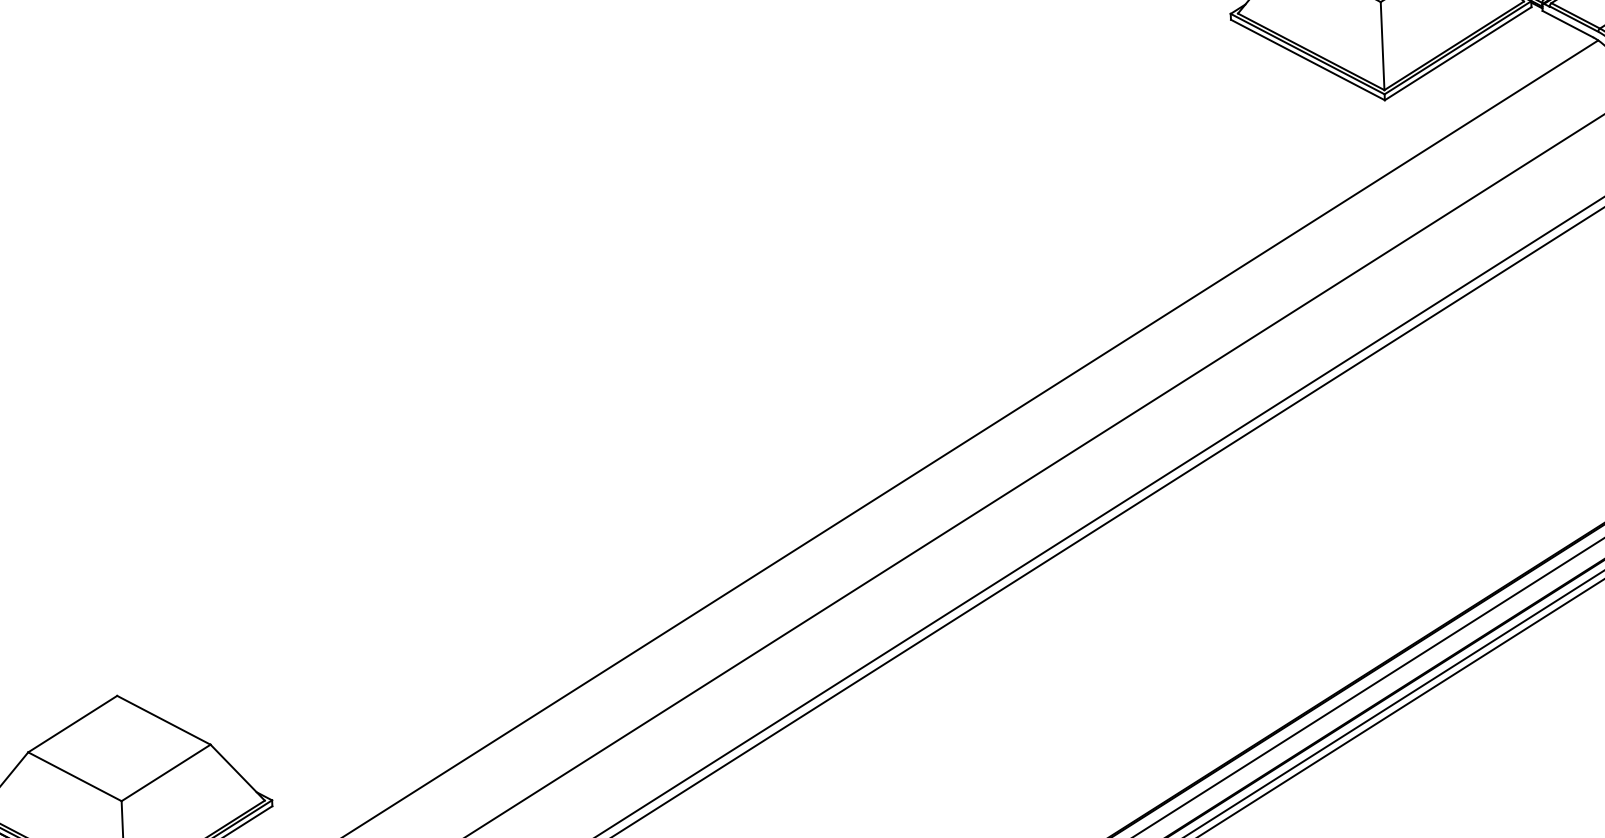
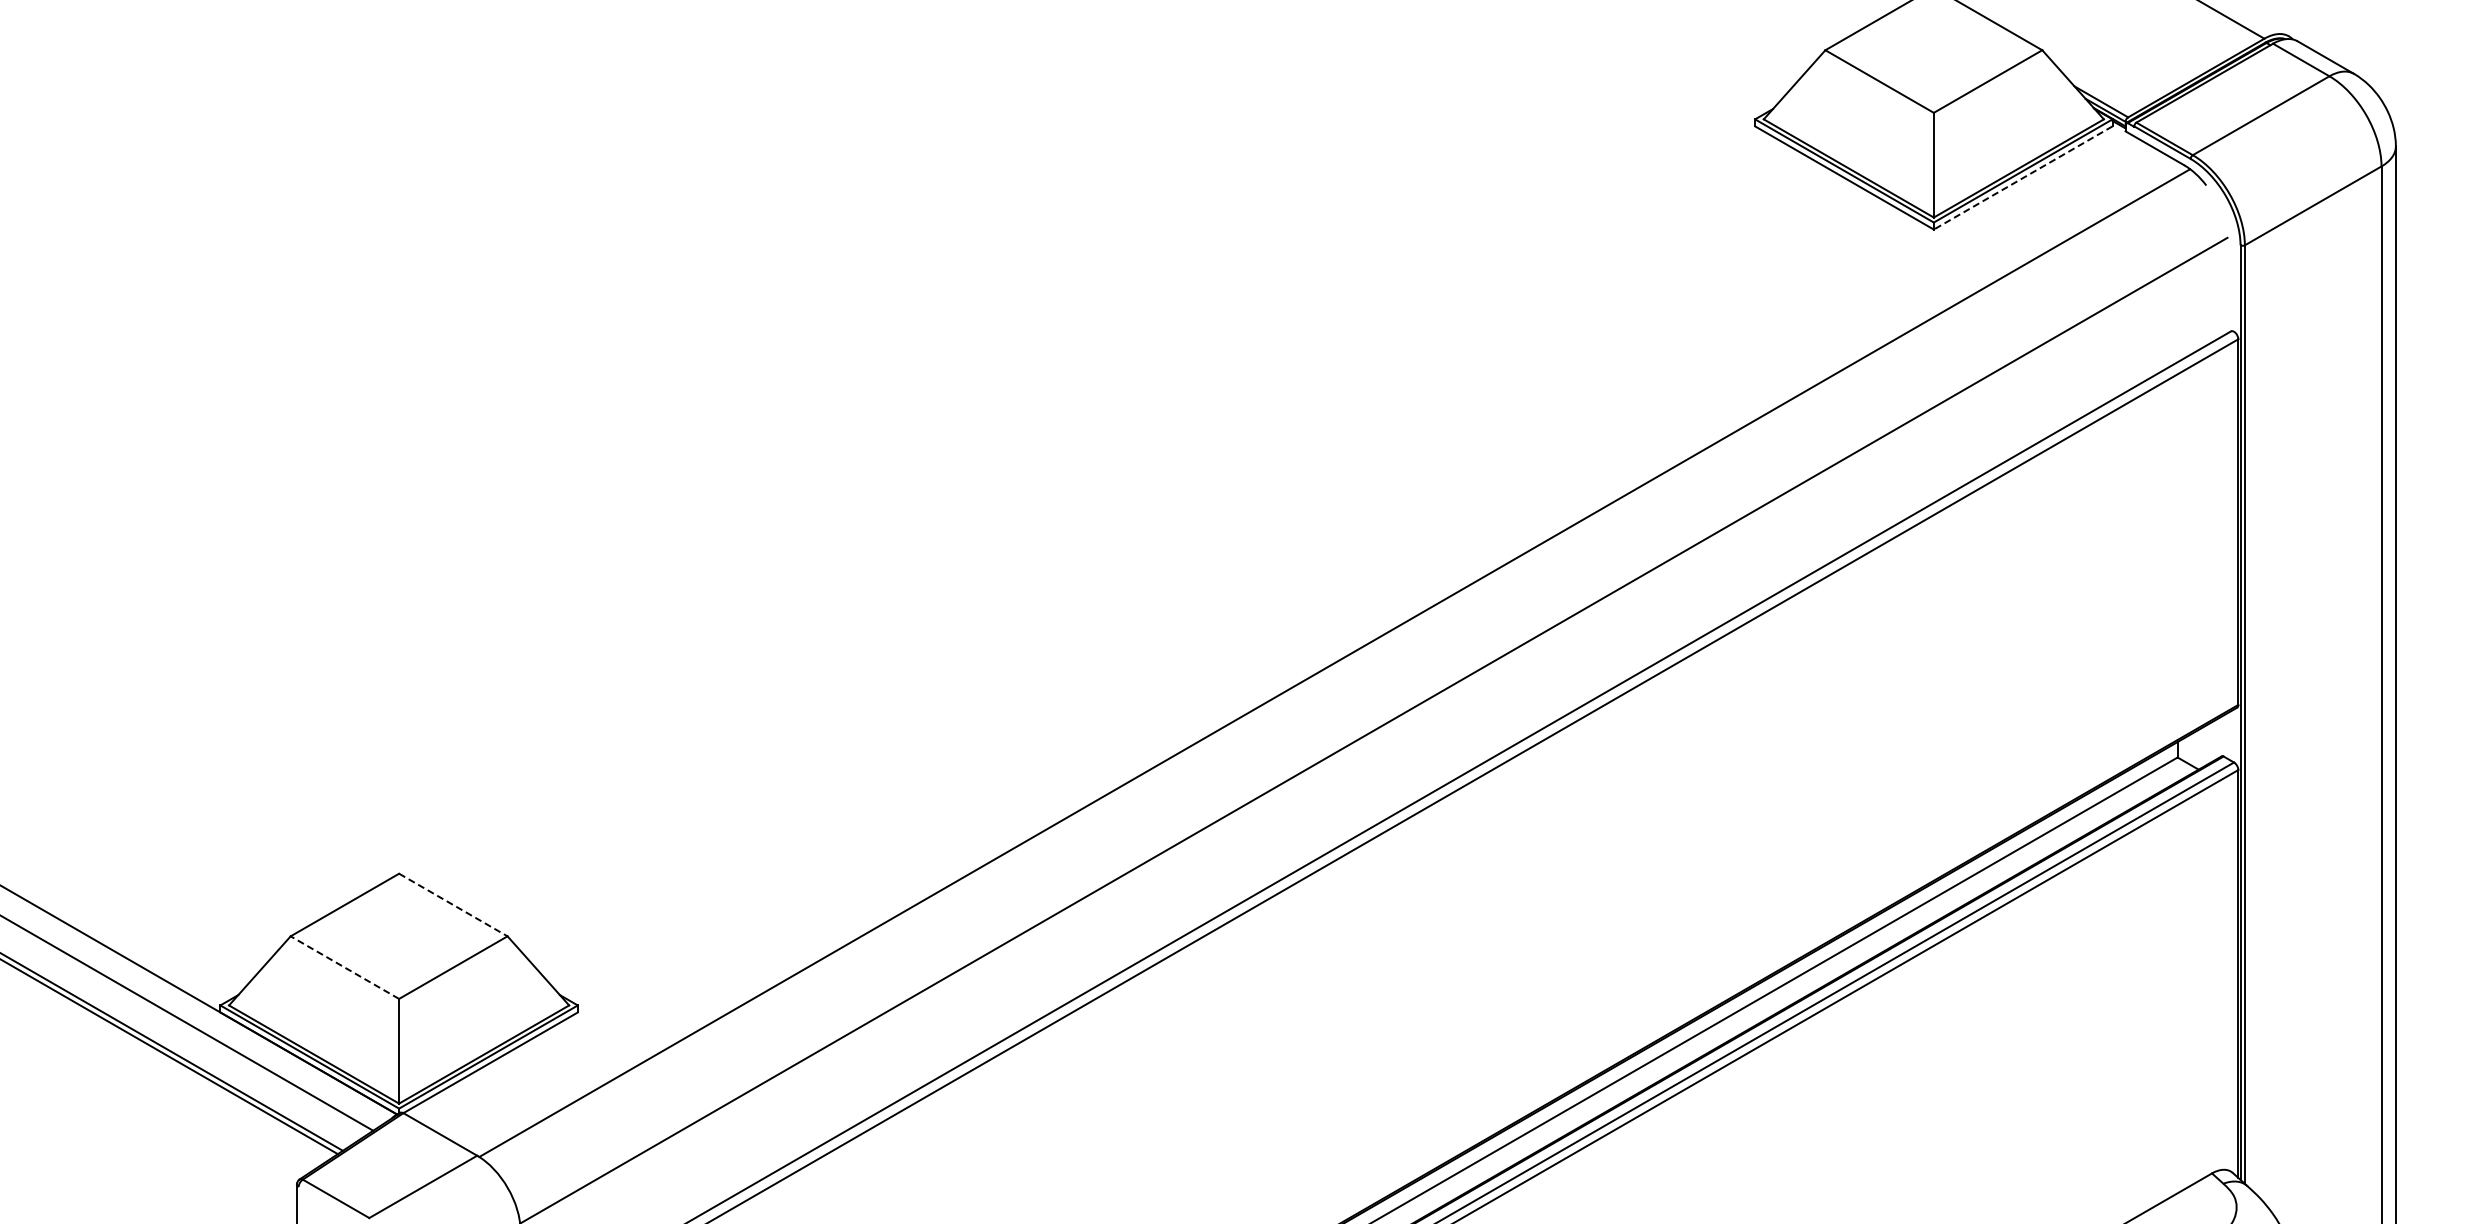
line: (1457, 54) -> (2022, 178), solid -> dashed
line: (164, 720) -> (453, 905), solid -> dashed
line: (74, 776) -> (344, 967), solid -> dashed

